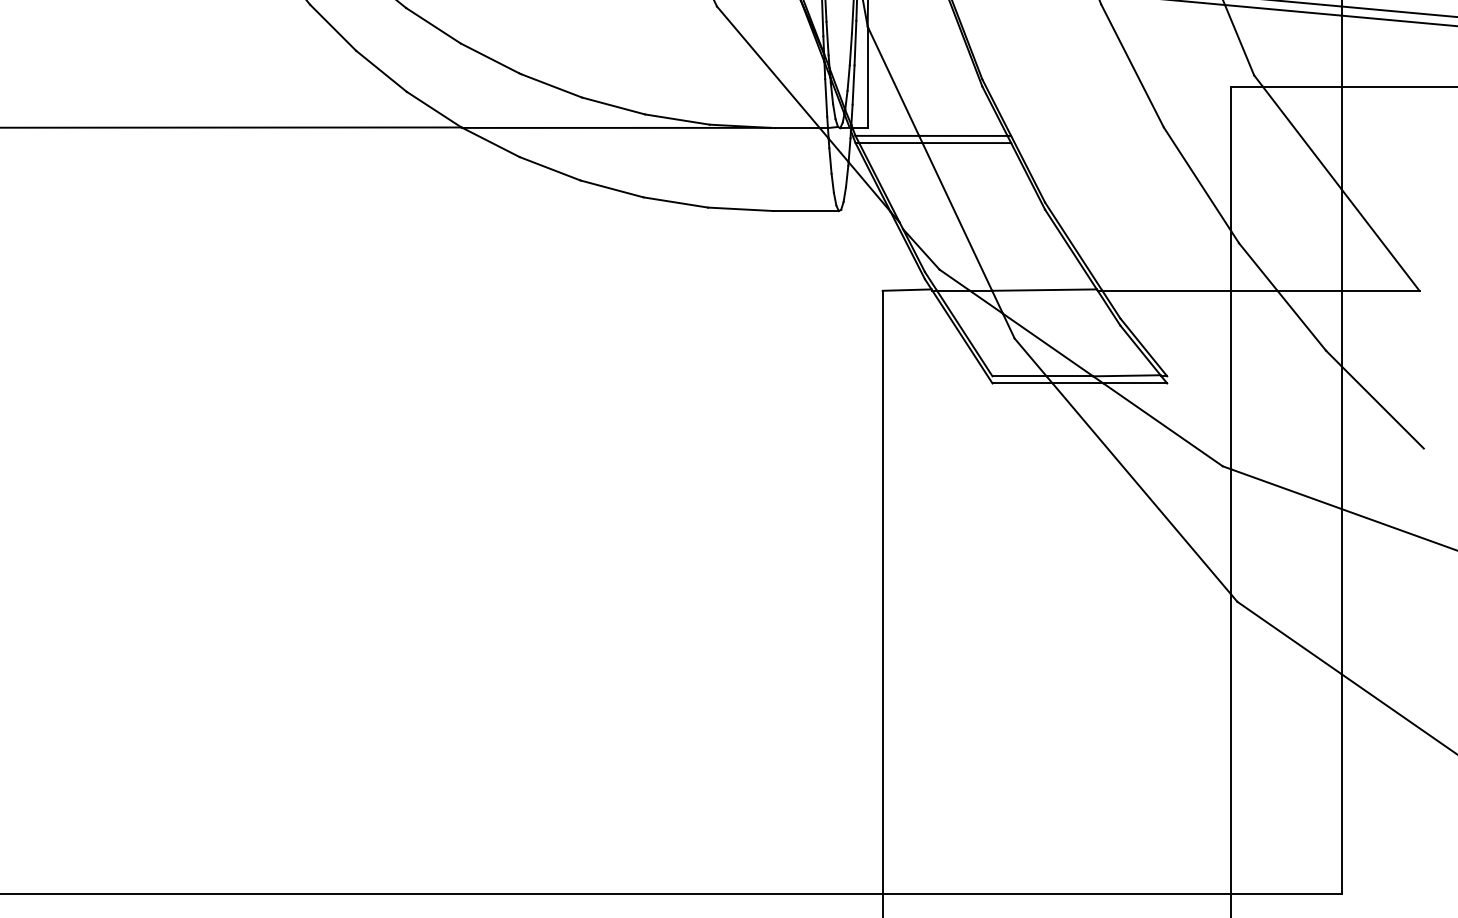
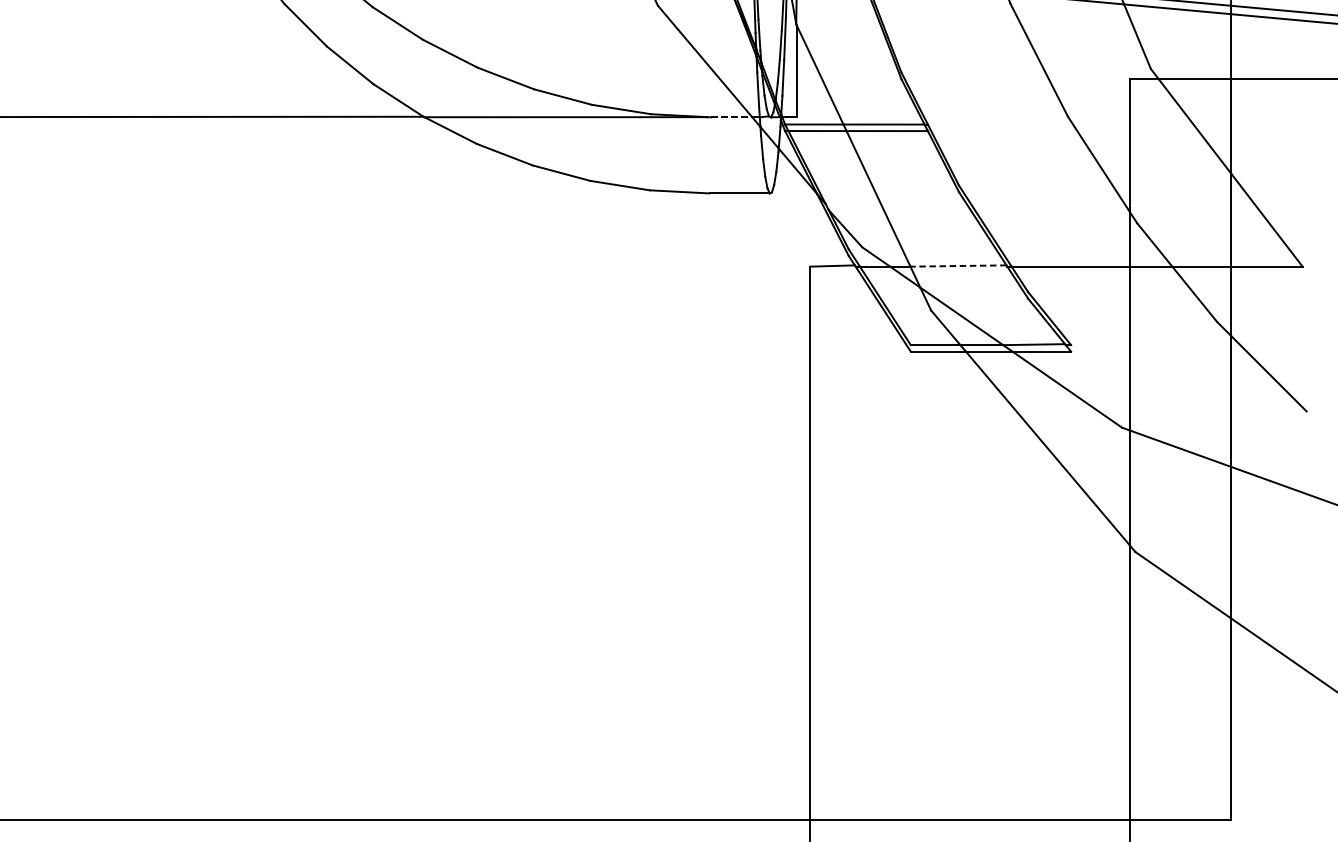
line: (797, 128) -> (731, 117), solid -> dashed
line: (1044, 290) -> (958, 266), solid -> dashed

